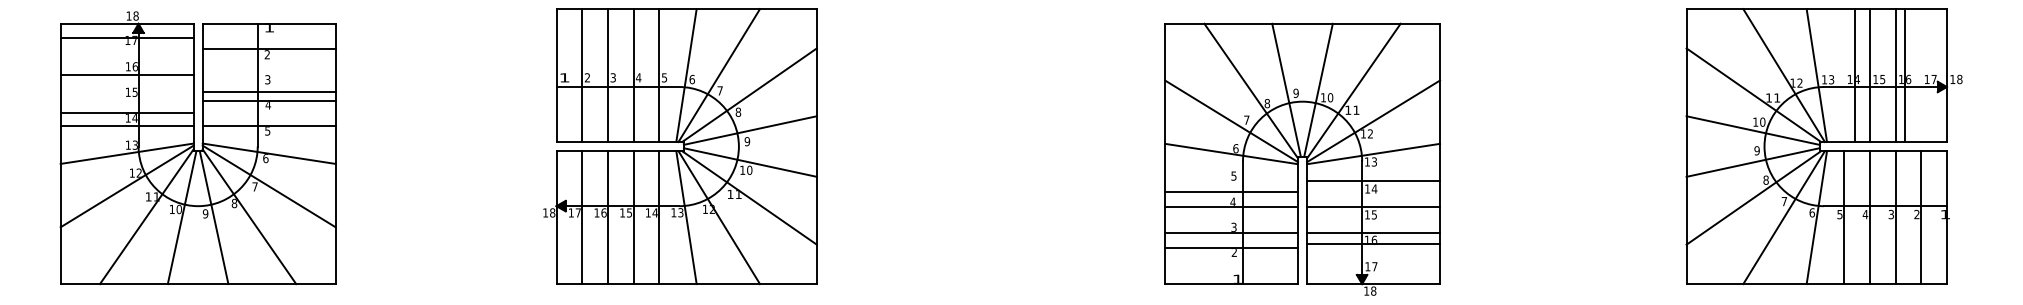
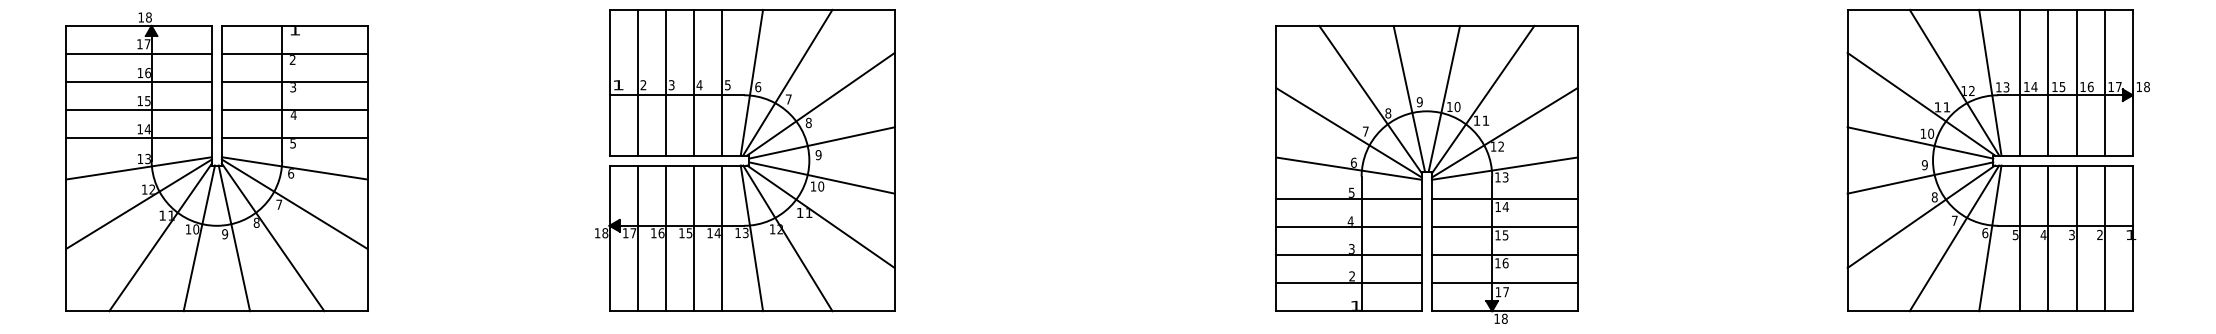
line: (126, 38) -> (138, 54), moved
line: (1855, 75) -> (2020, 82), moved
line: (1905, 75) -> (2104, 82), moved
line: (268, 92) -> (293, 82), moved
line: (126, 112) -> (138, 110), moved
line: (1231, 192) -> (1349, 198), moved
line: (1373, 244) -> (1504, 283), moved
line: (1231, 248) -> (1349, 283), moved

